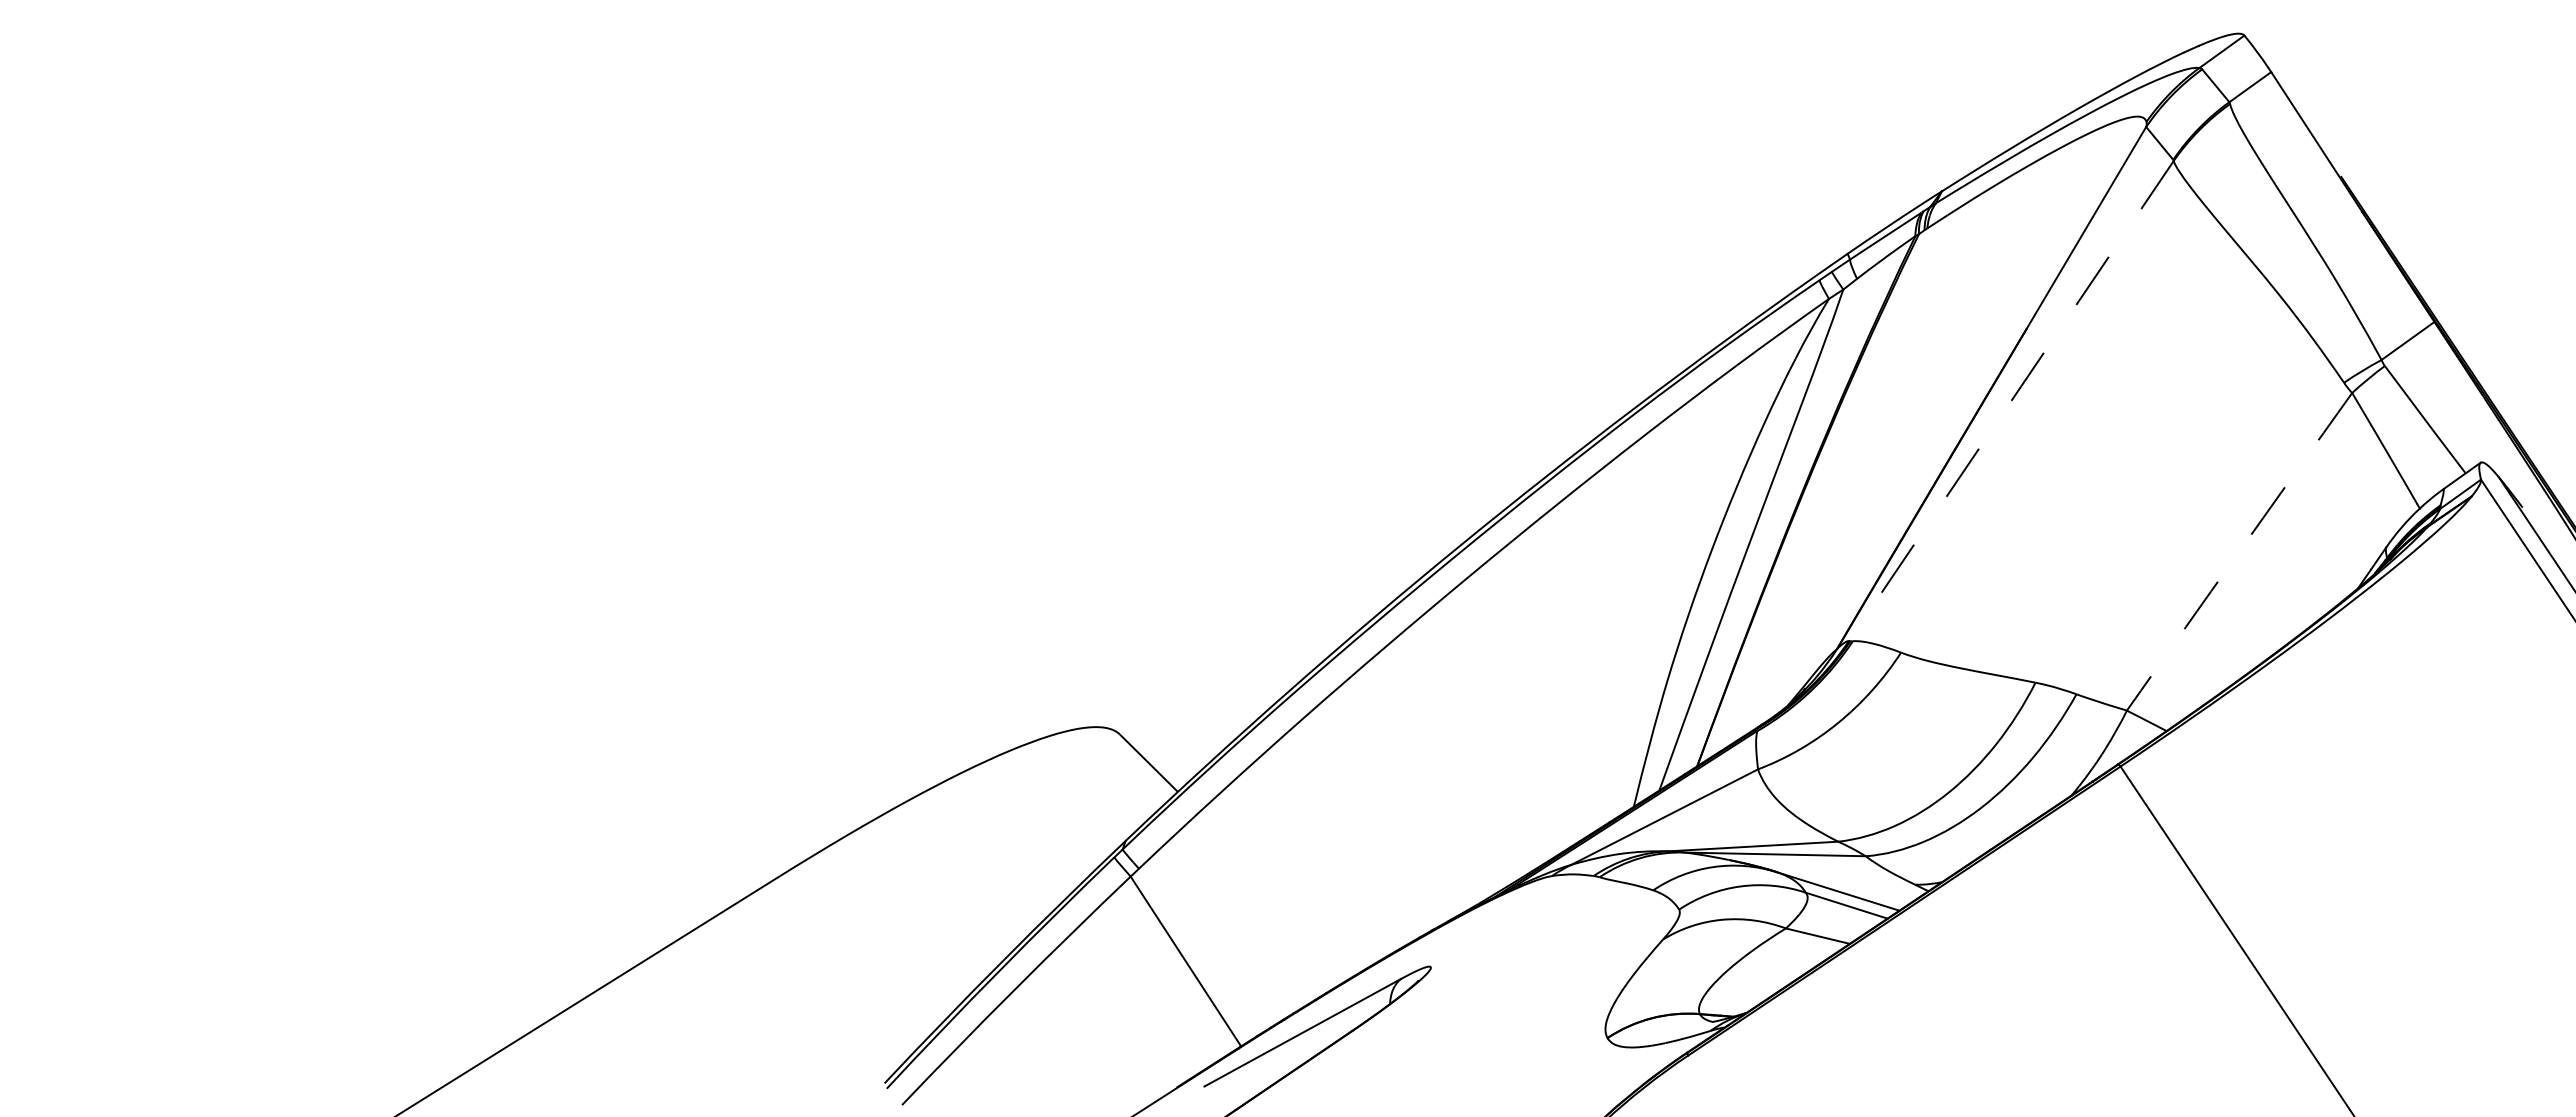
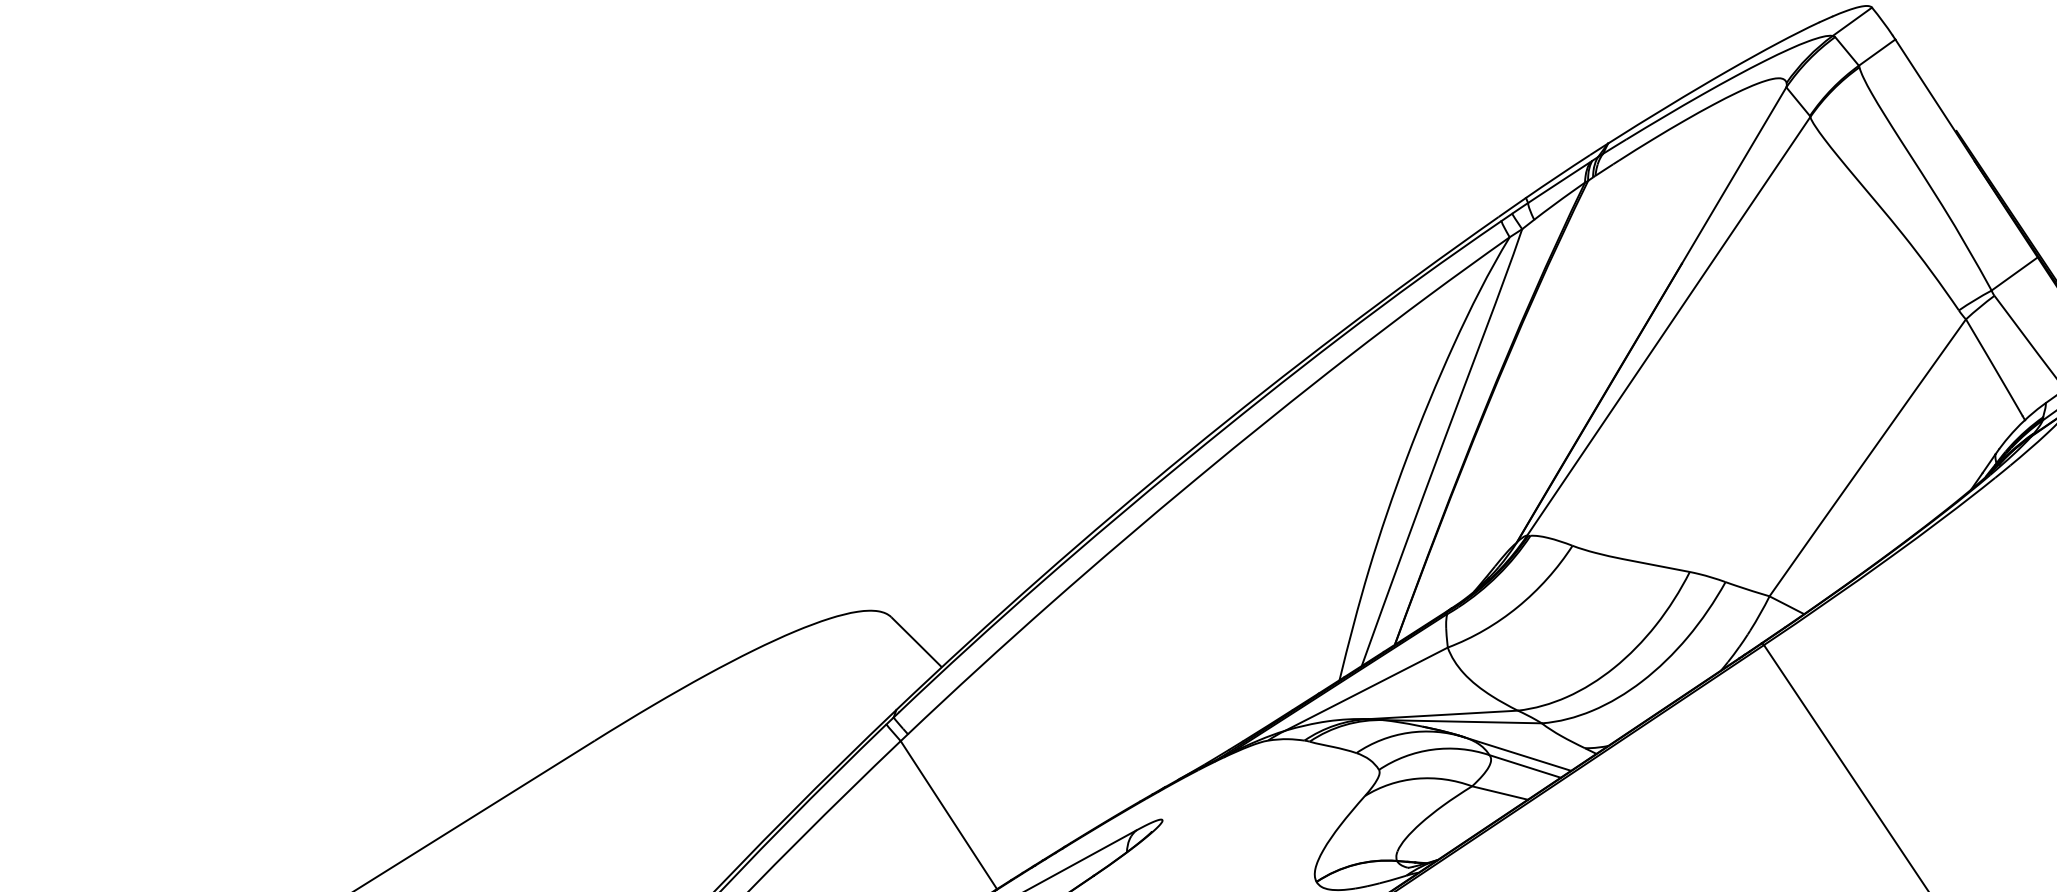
line: (2011, 401) -> (1668, 326), dashed -> solid
arc: (2239, 551) -> (1867, 457), dashed -> solid

